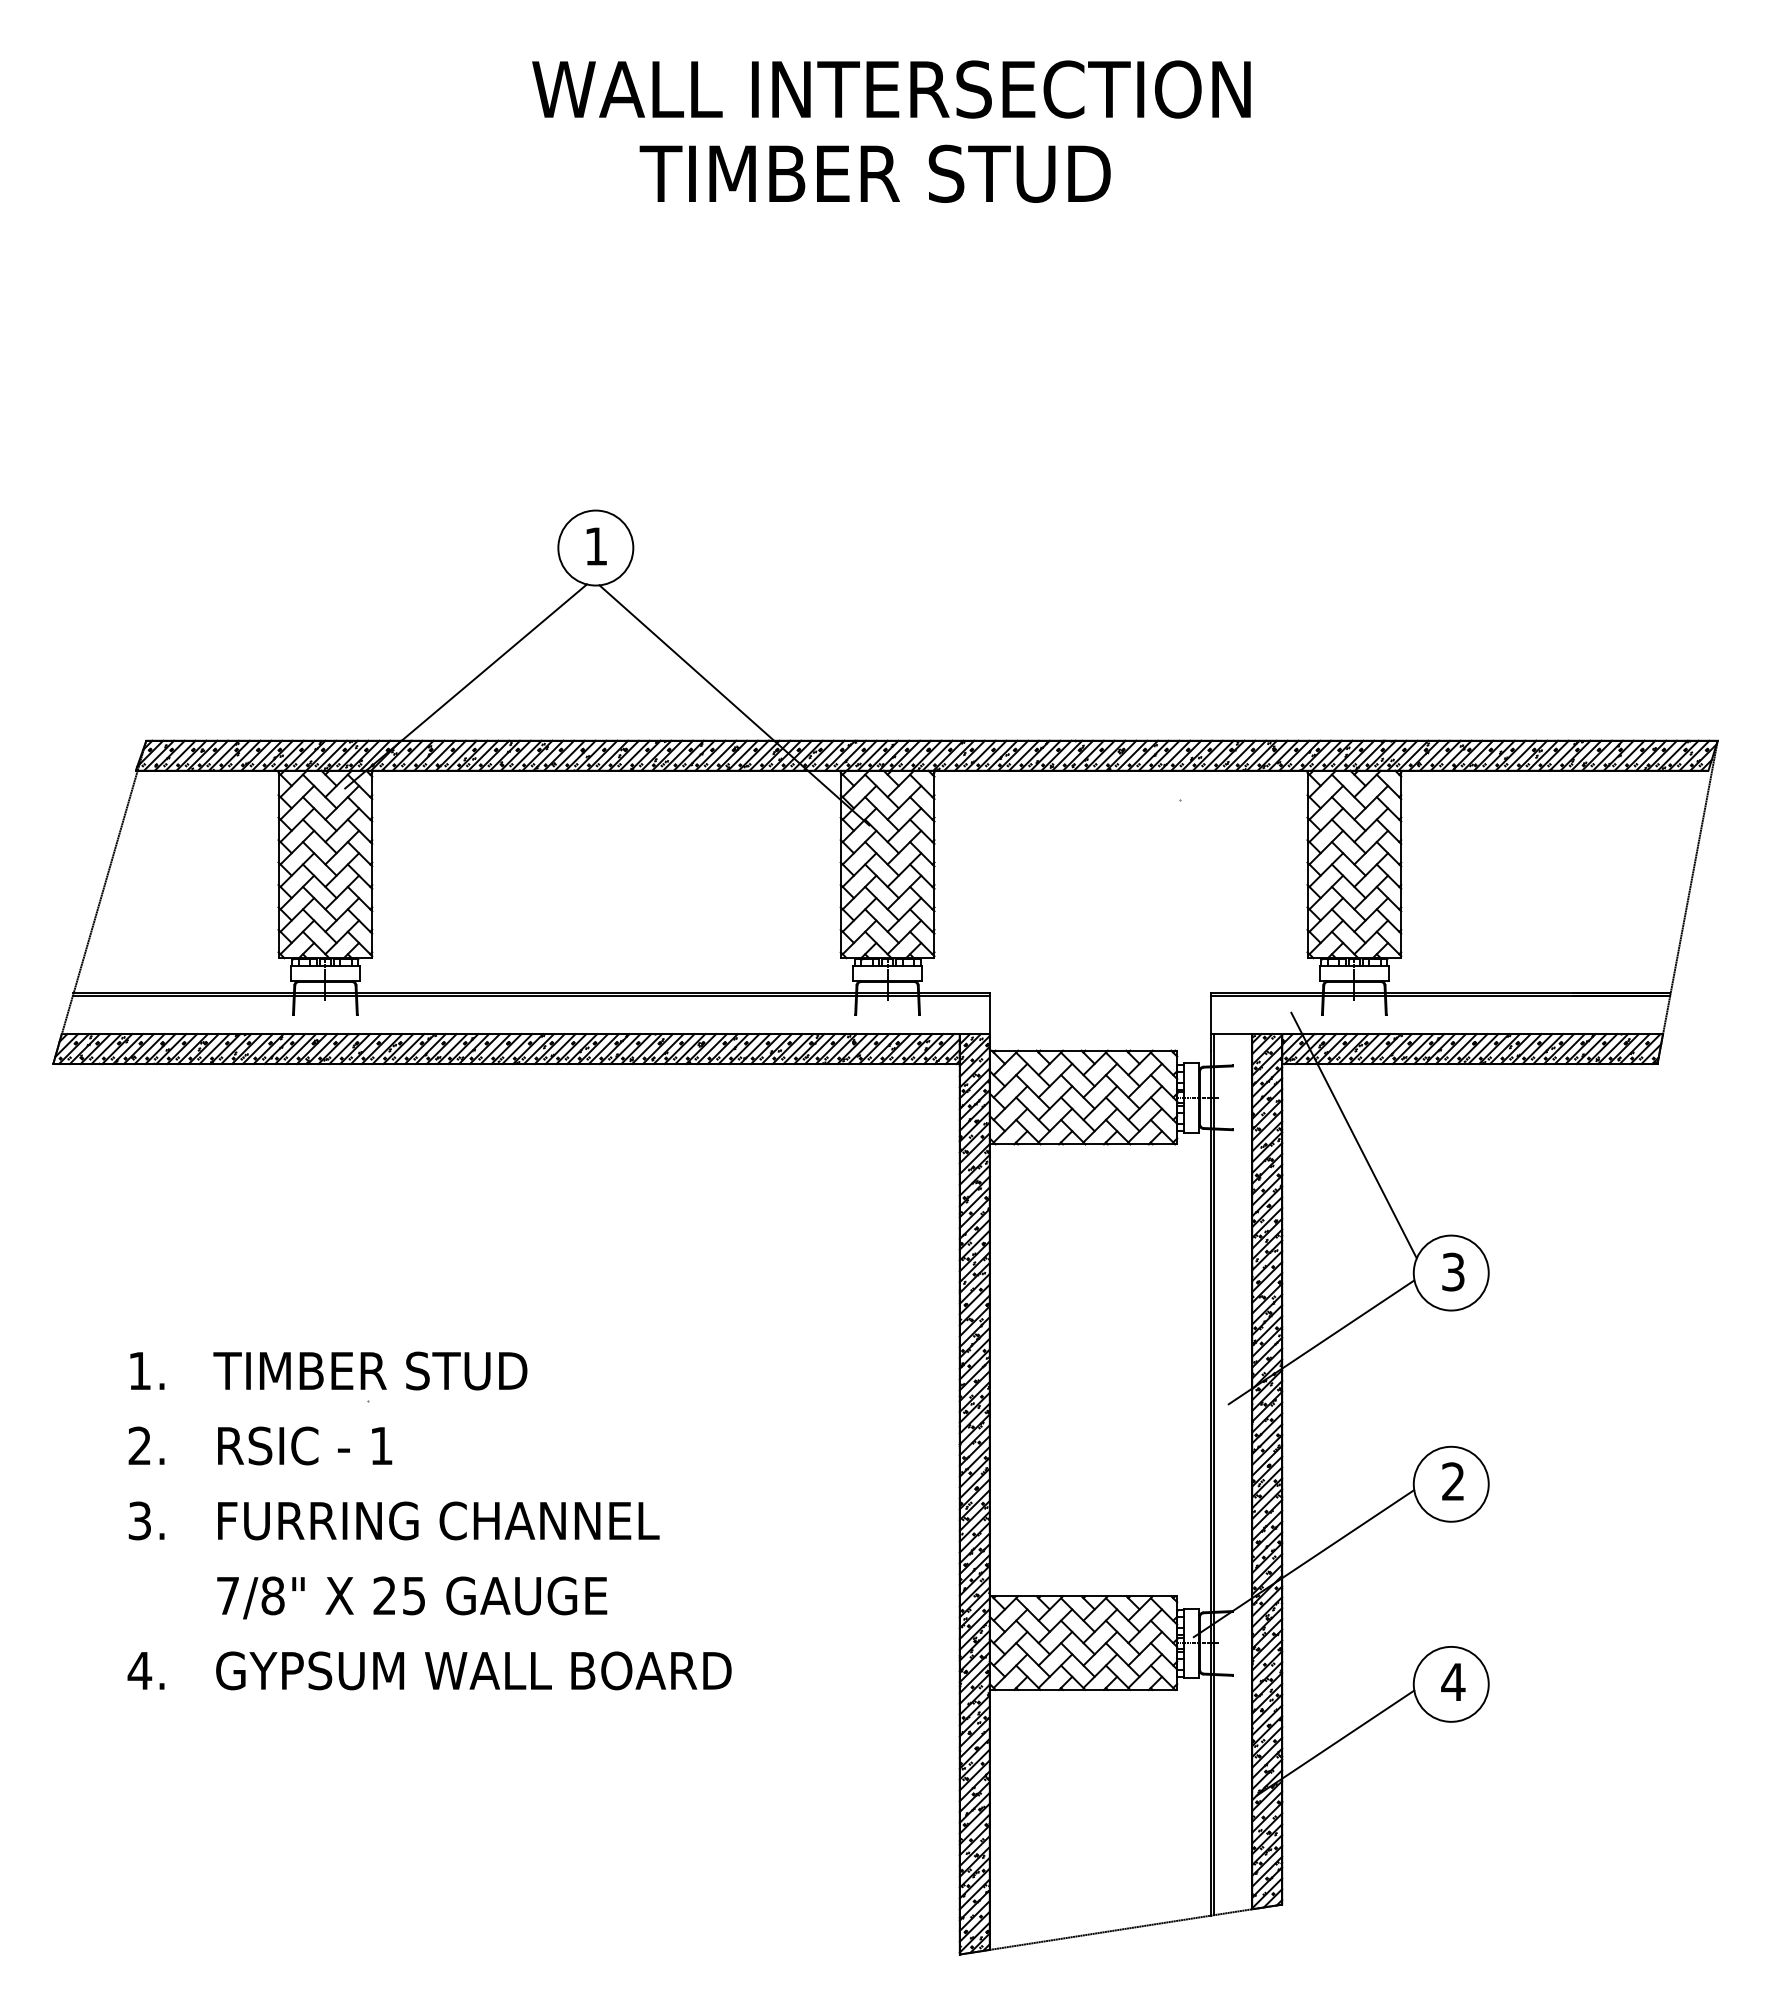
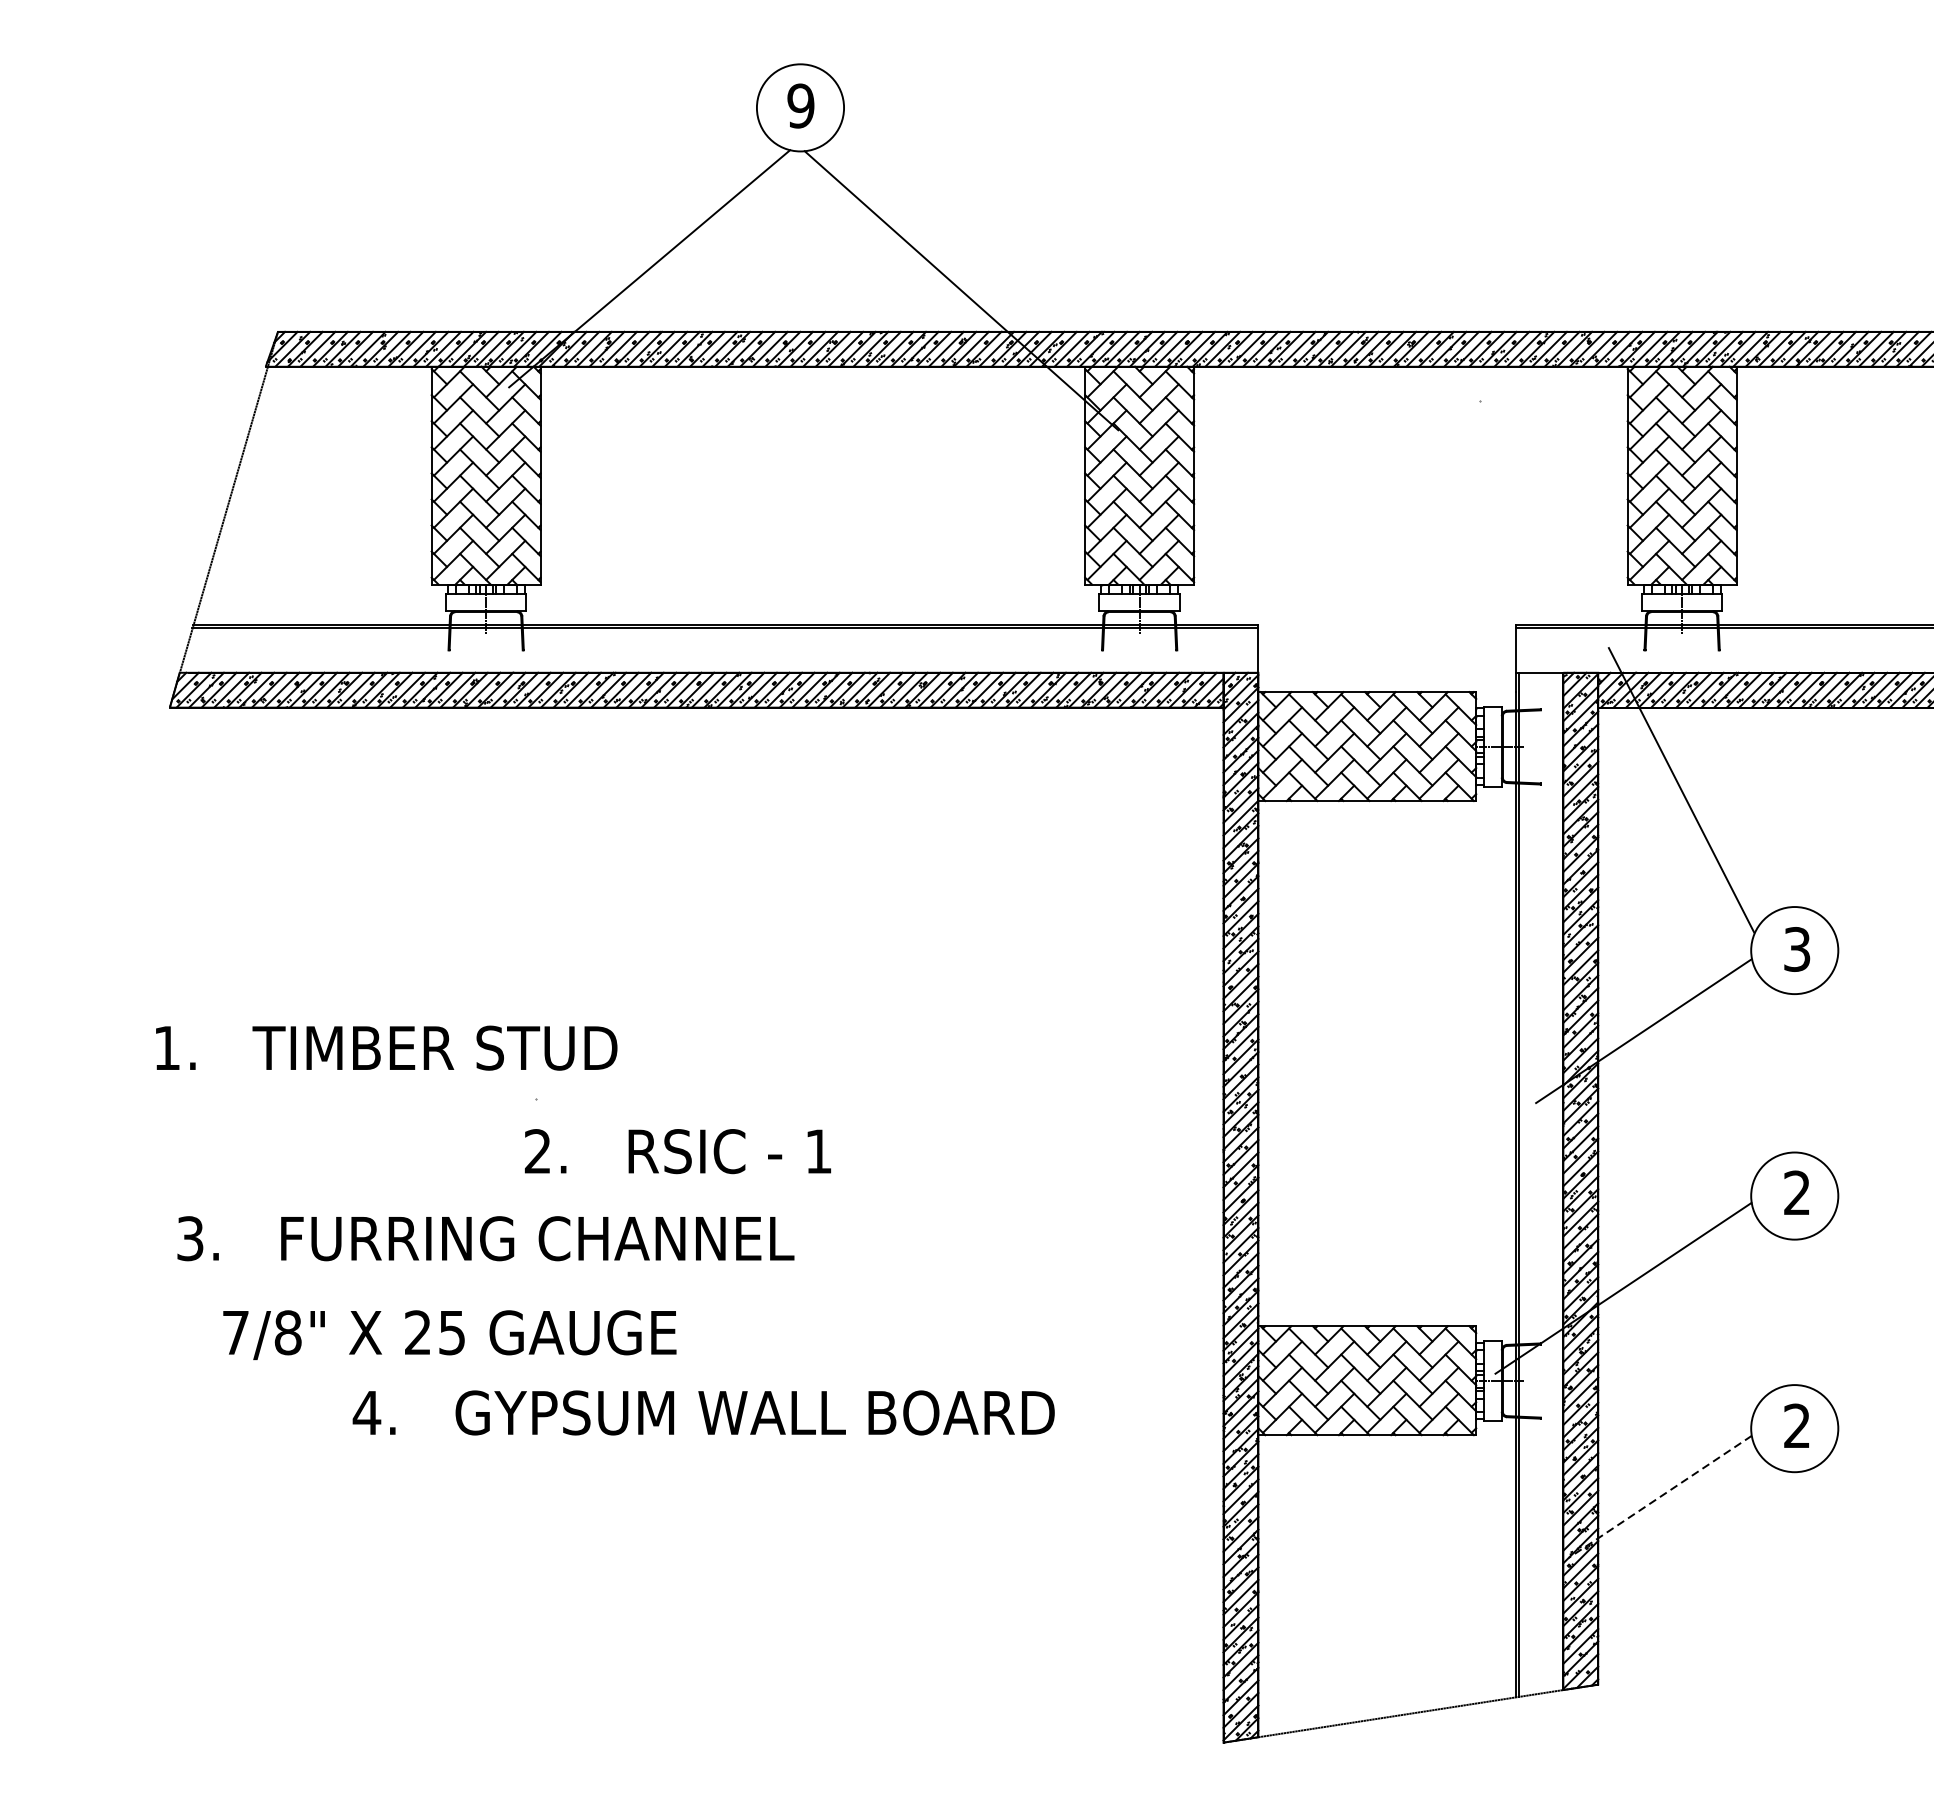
text: (595, 546) -> (800, 106), 1 -> 9
text: (328, 1370) -> (386, 1047), moved
text: (260, 1445) -> (678, 1150), moved
text: (393, 1520) -> (485, 1238), moved
text: (412, 1597) -> (450, 1334), moved
text: (429, 1670) -> (703, 1412), moved
text: (1453, 1681) -> (1797, 1425), 4 -> 2
line: (1335, 1743) -> (1660, 1497), solid -> dashed

